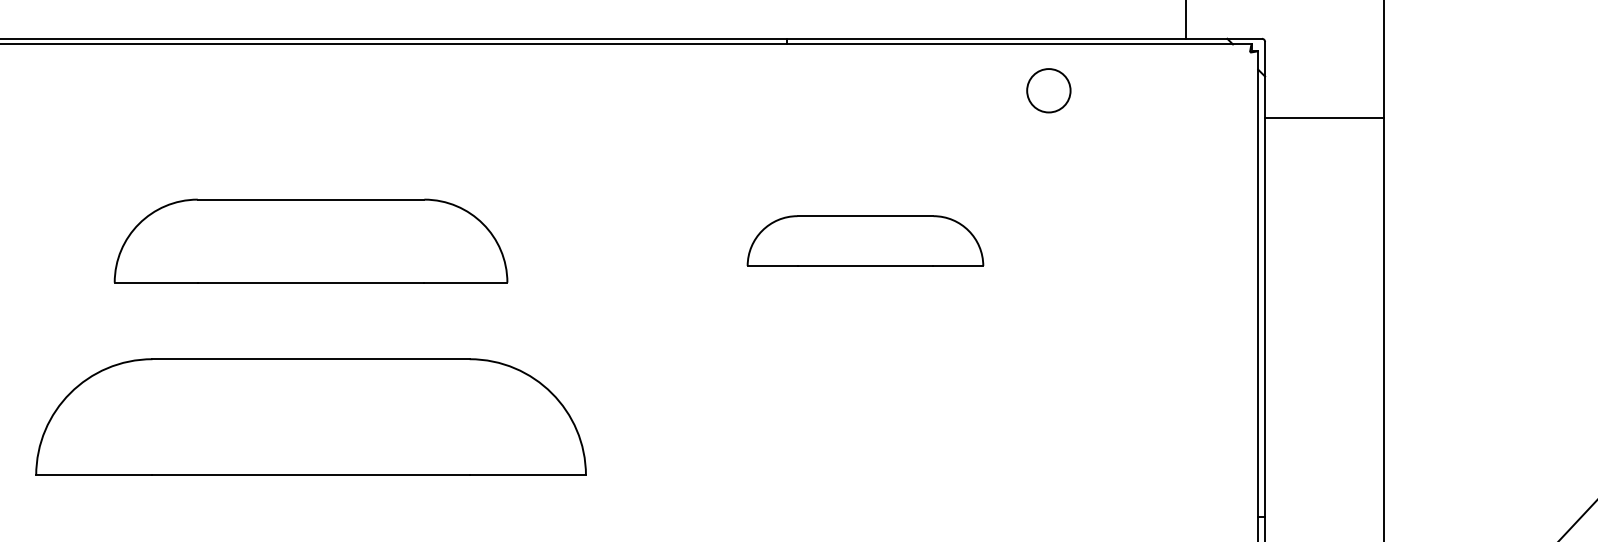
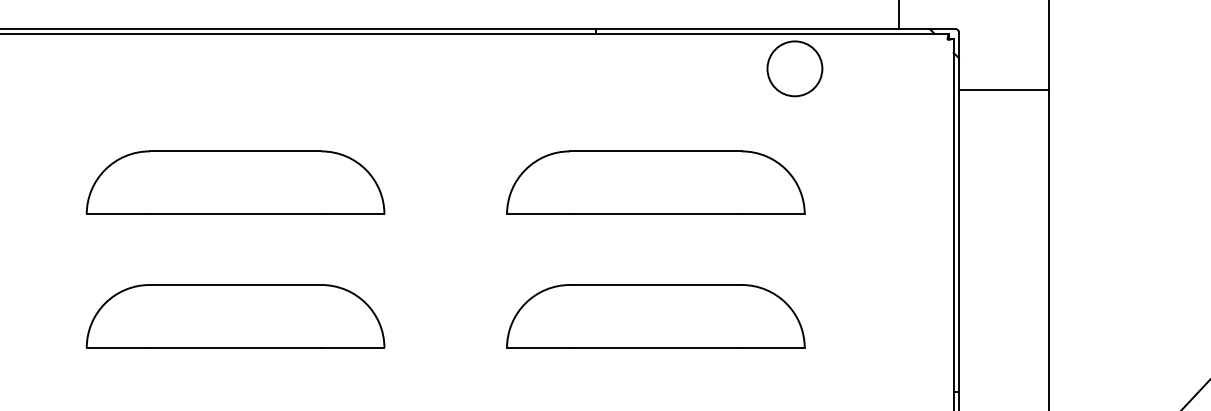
circle: (1048, 90) -> (794, 68), size x1.67
part: (865, 240) -> (655, 182), size x1.67
part: (310, 417) -> (235, 316), size x0.71
part: (865, 417) -> (655, 316), added

